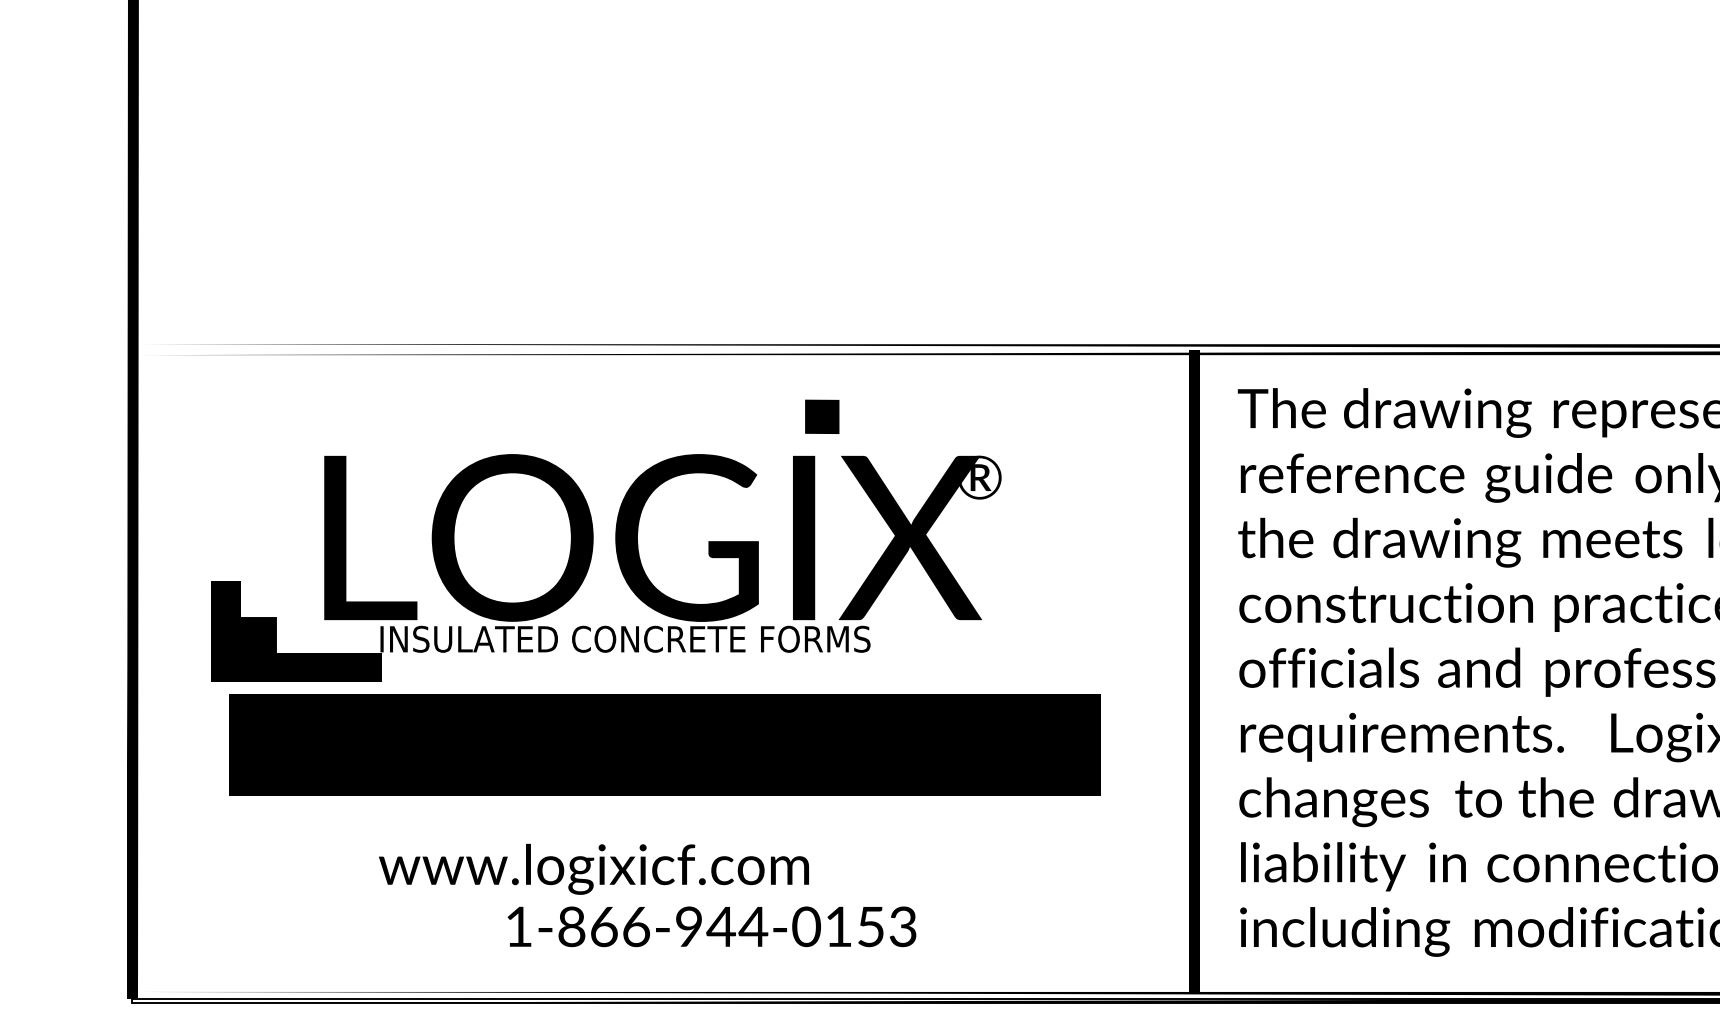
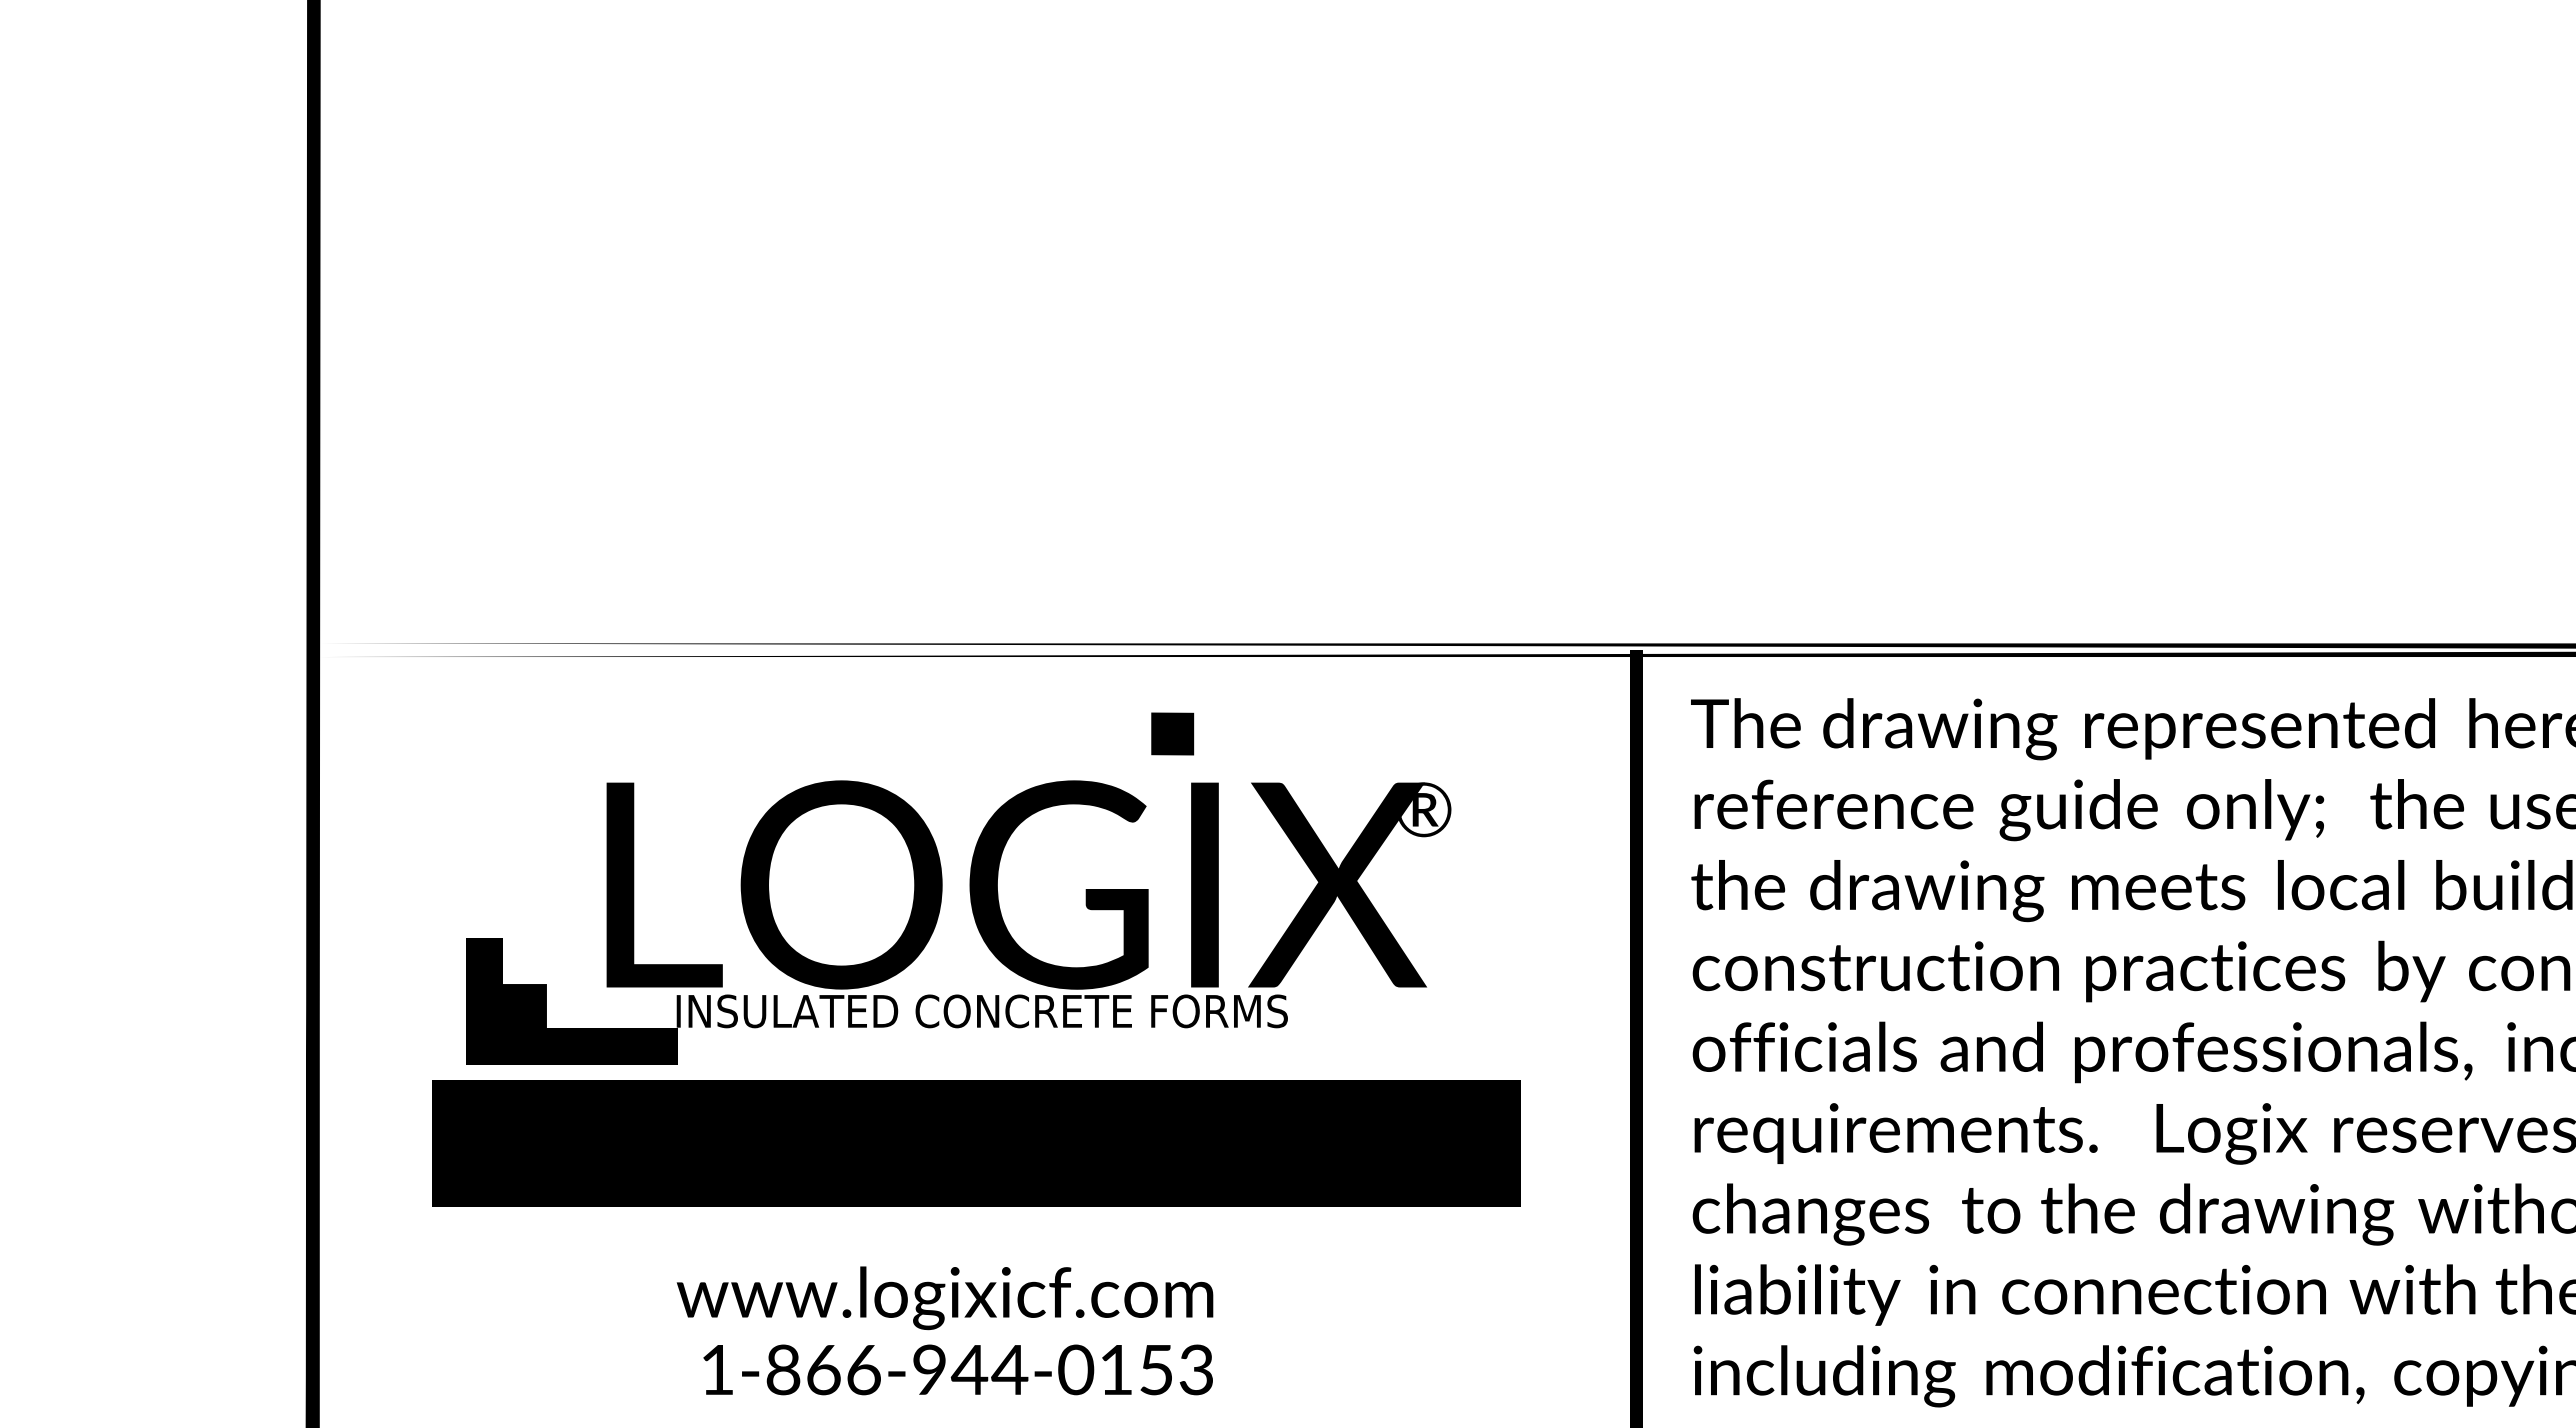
part: (619, 566) -> (974, 920), moved
text: (593, 869) -> (944, 1298), moved
text: (711, 926) -> (957, 1369), moved

